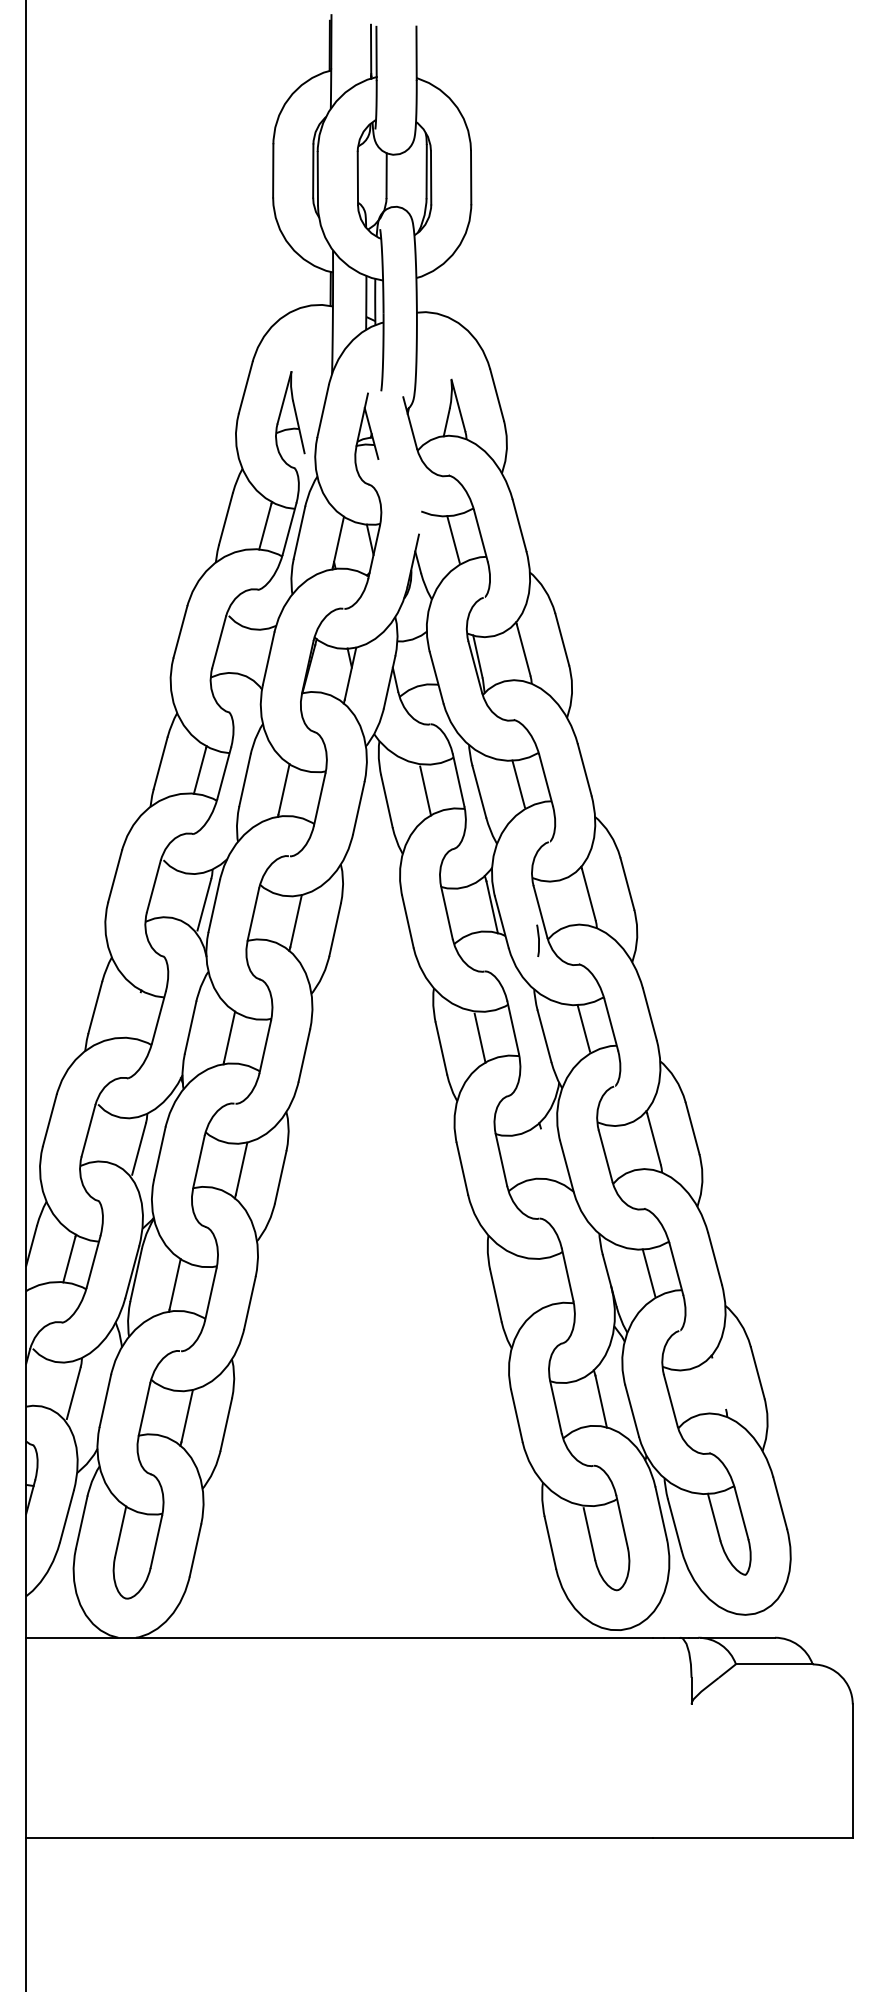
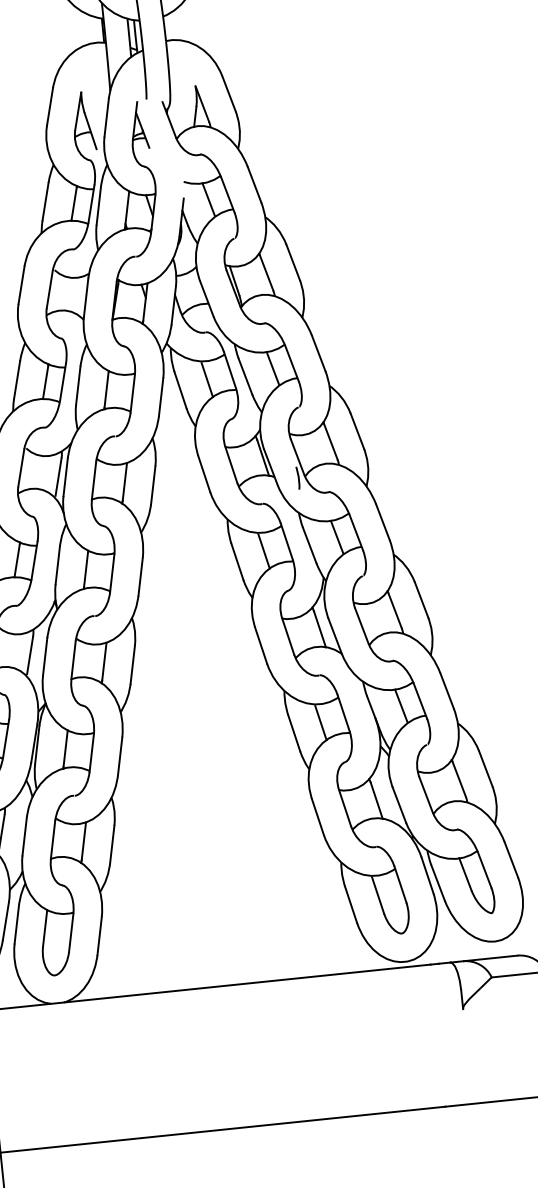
line: (134, 1015) -> (17, 560), added
line: (546, 1154) -> (319, 629), added
line: (534, 1284) -> (320, 722), added
line: (718, 1382) -> (458, 778), added

